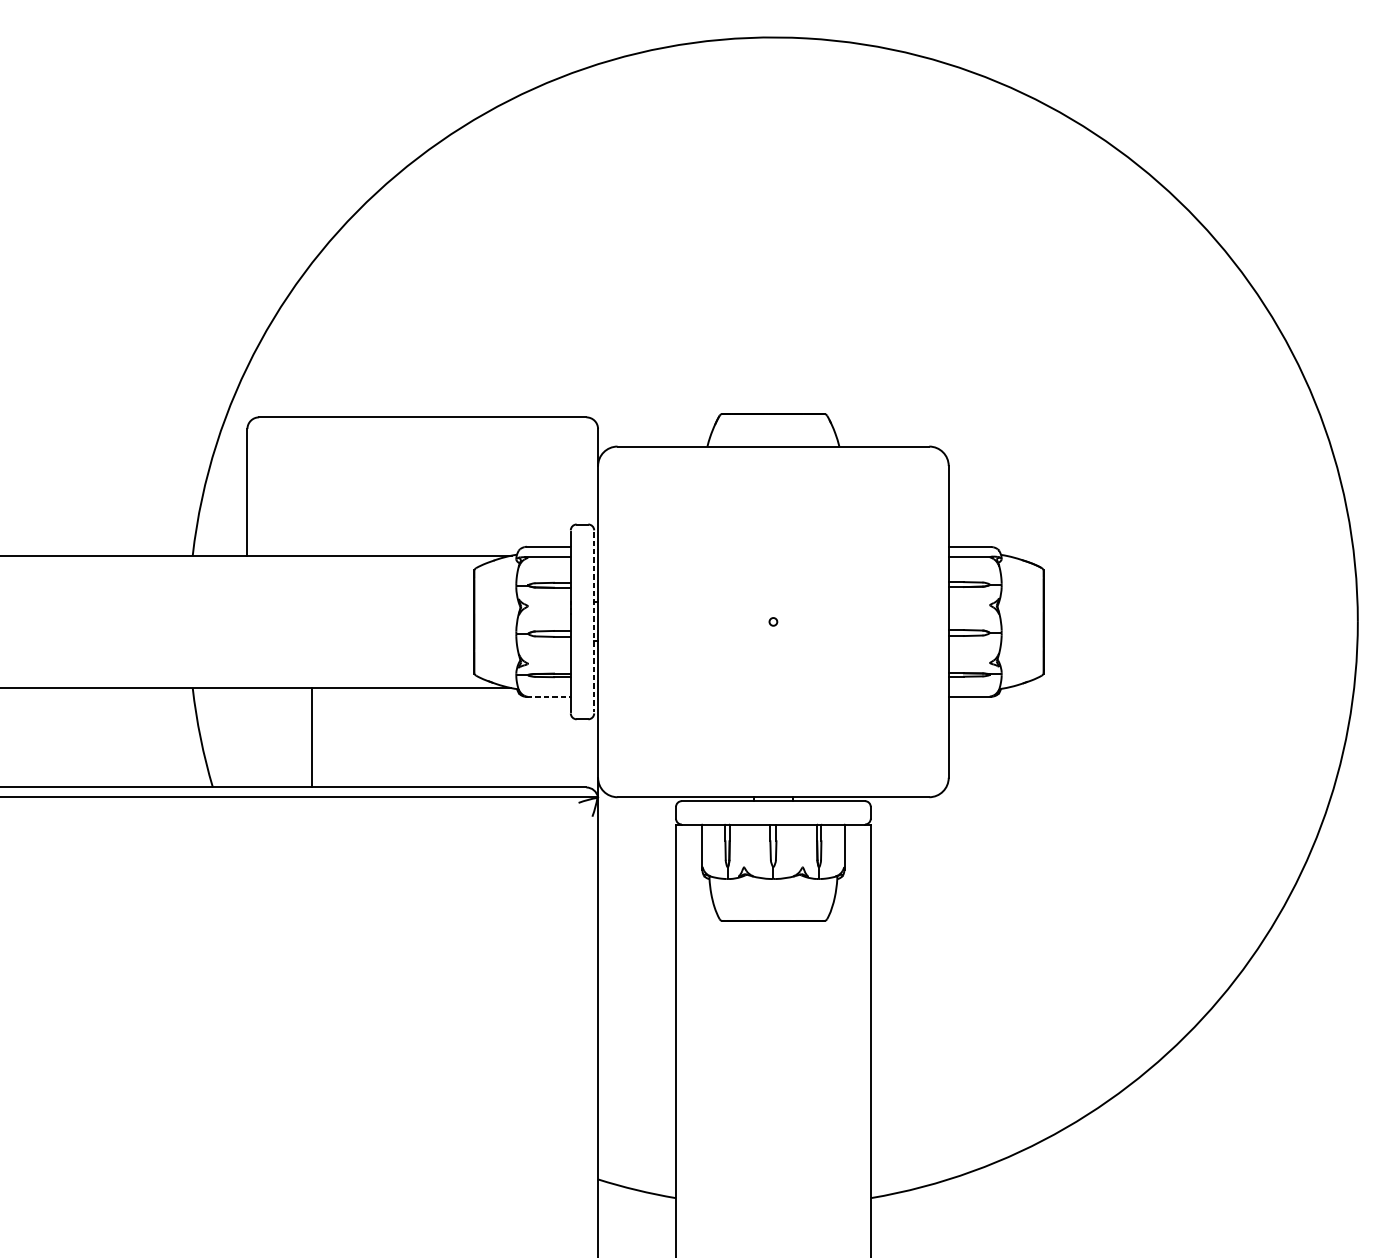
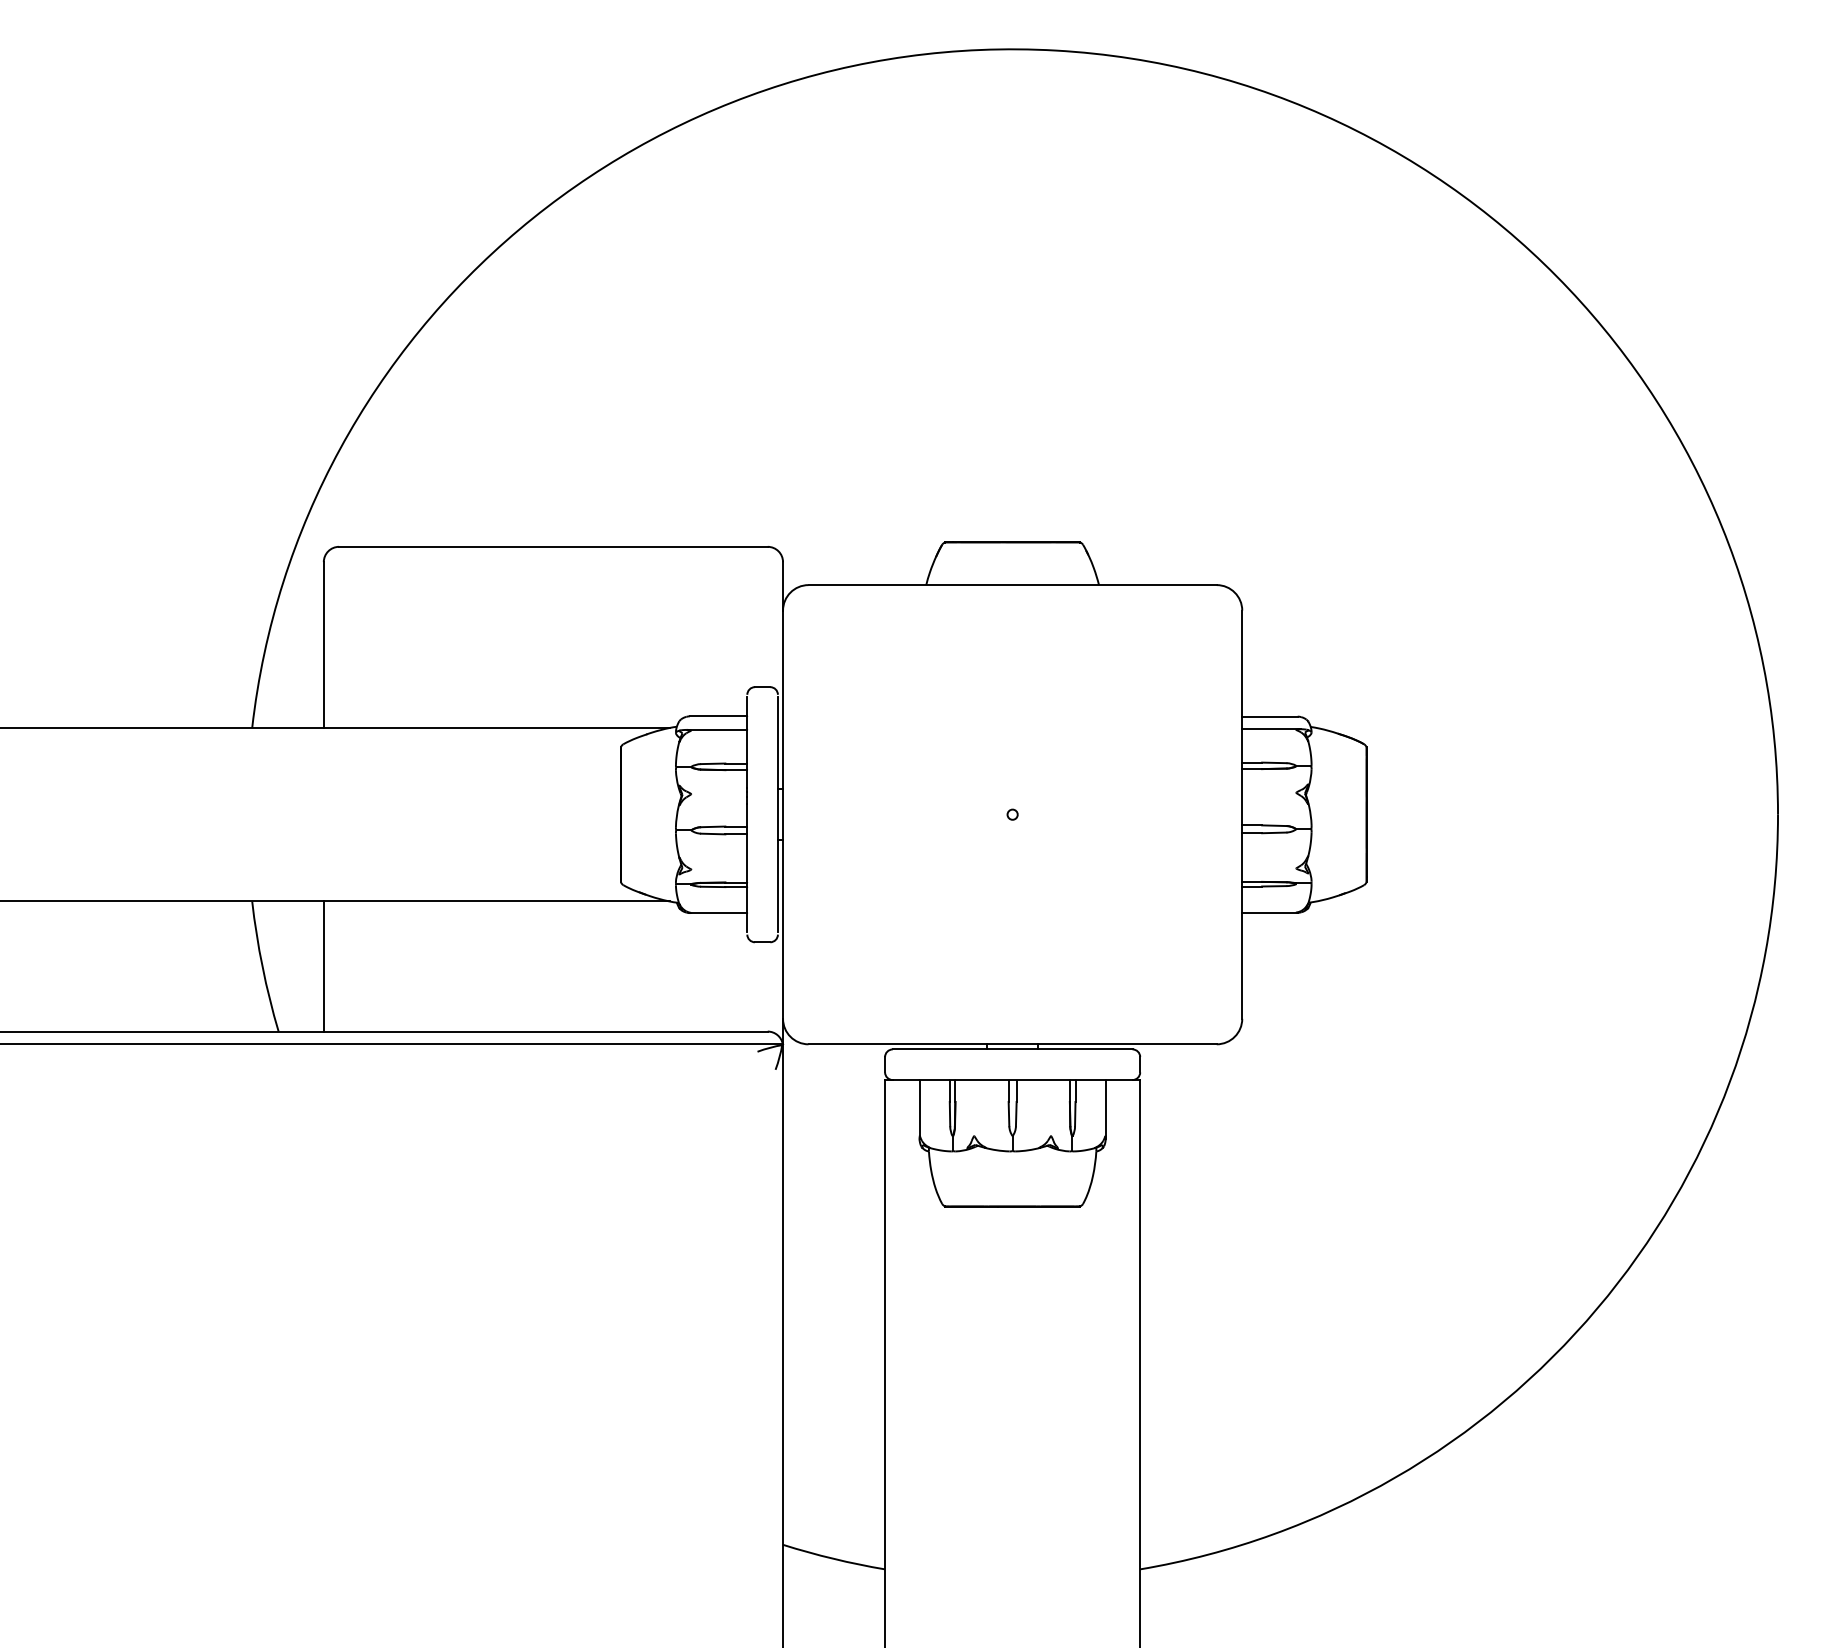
line: (593, 621) -> (777, 814), dashed -> solid
line: (548, 697) -> (718, 913), dashed -> solid
line: (312, 737) -> (323, 966), moved

